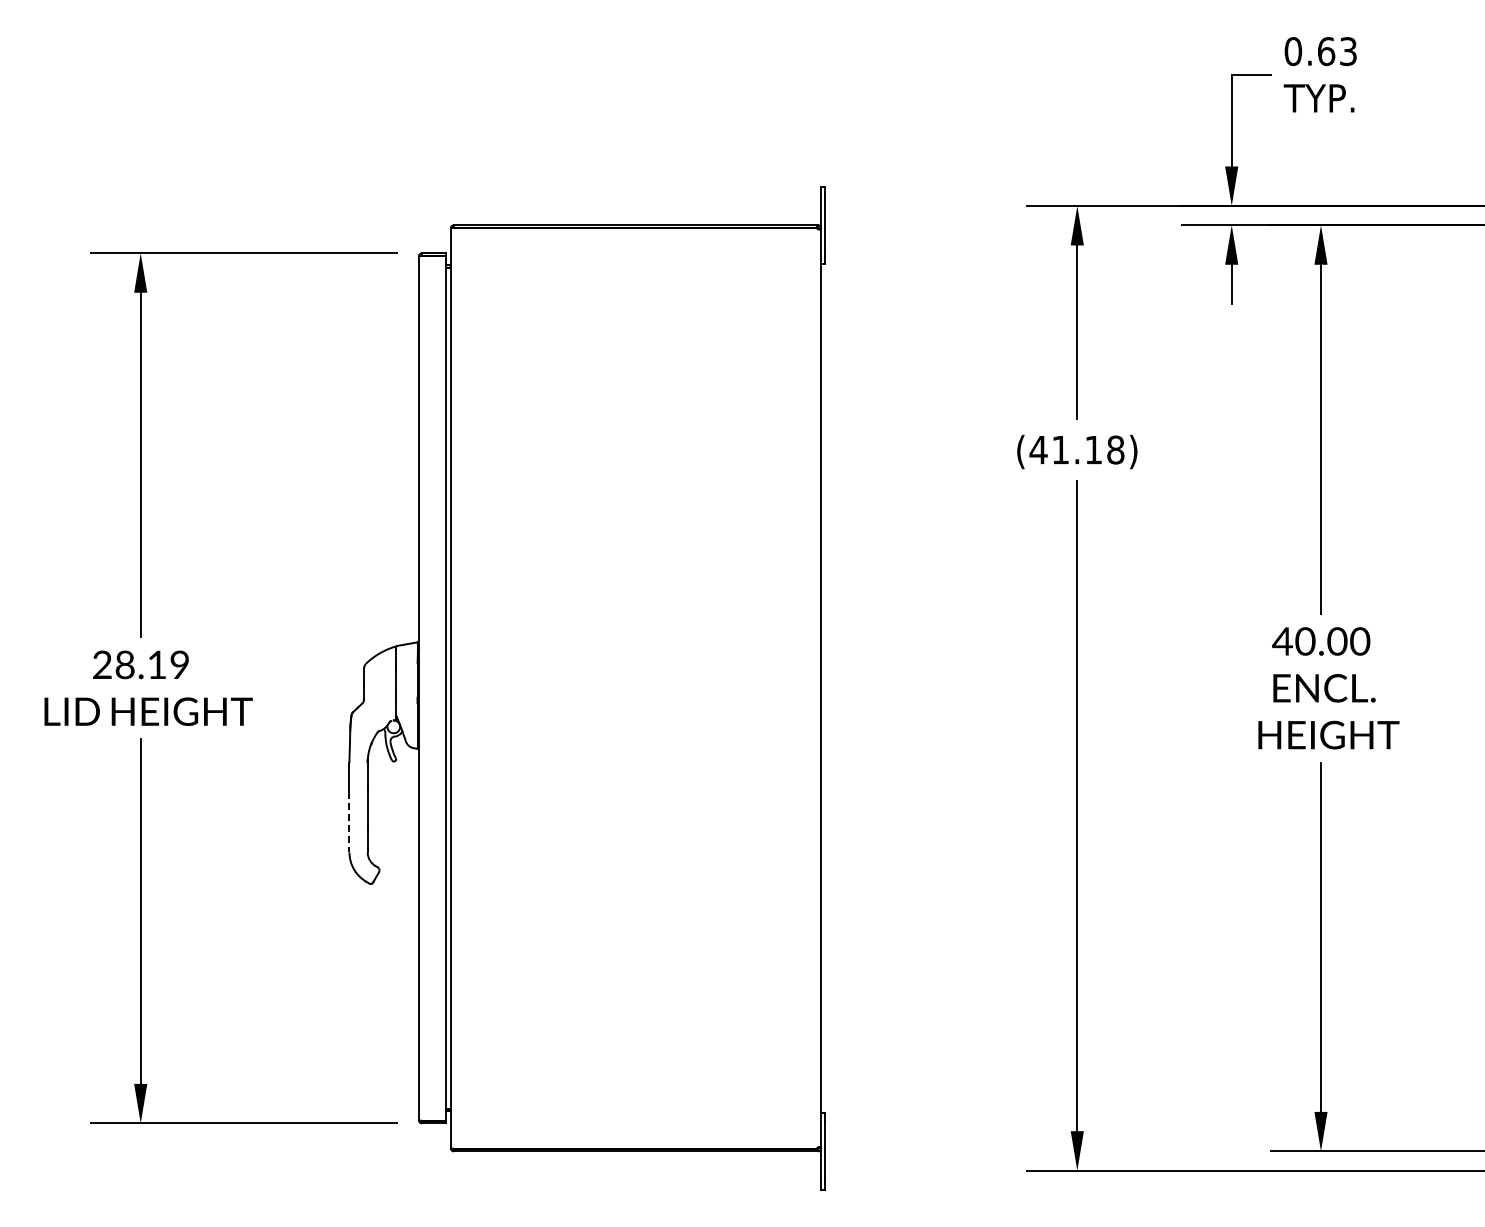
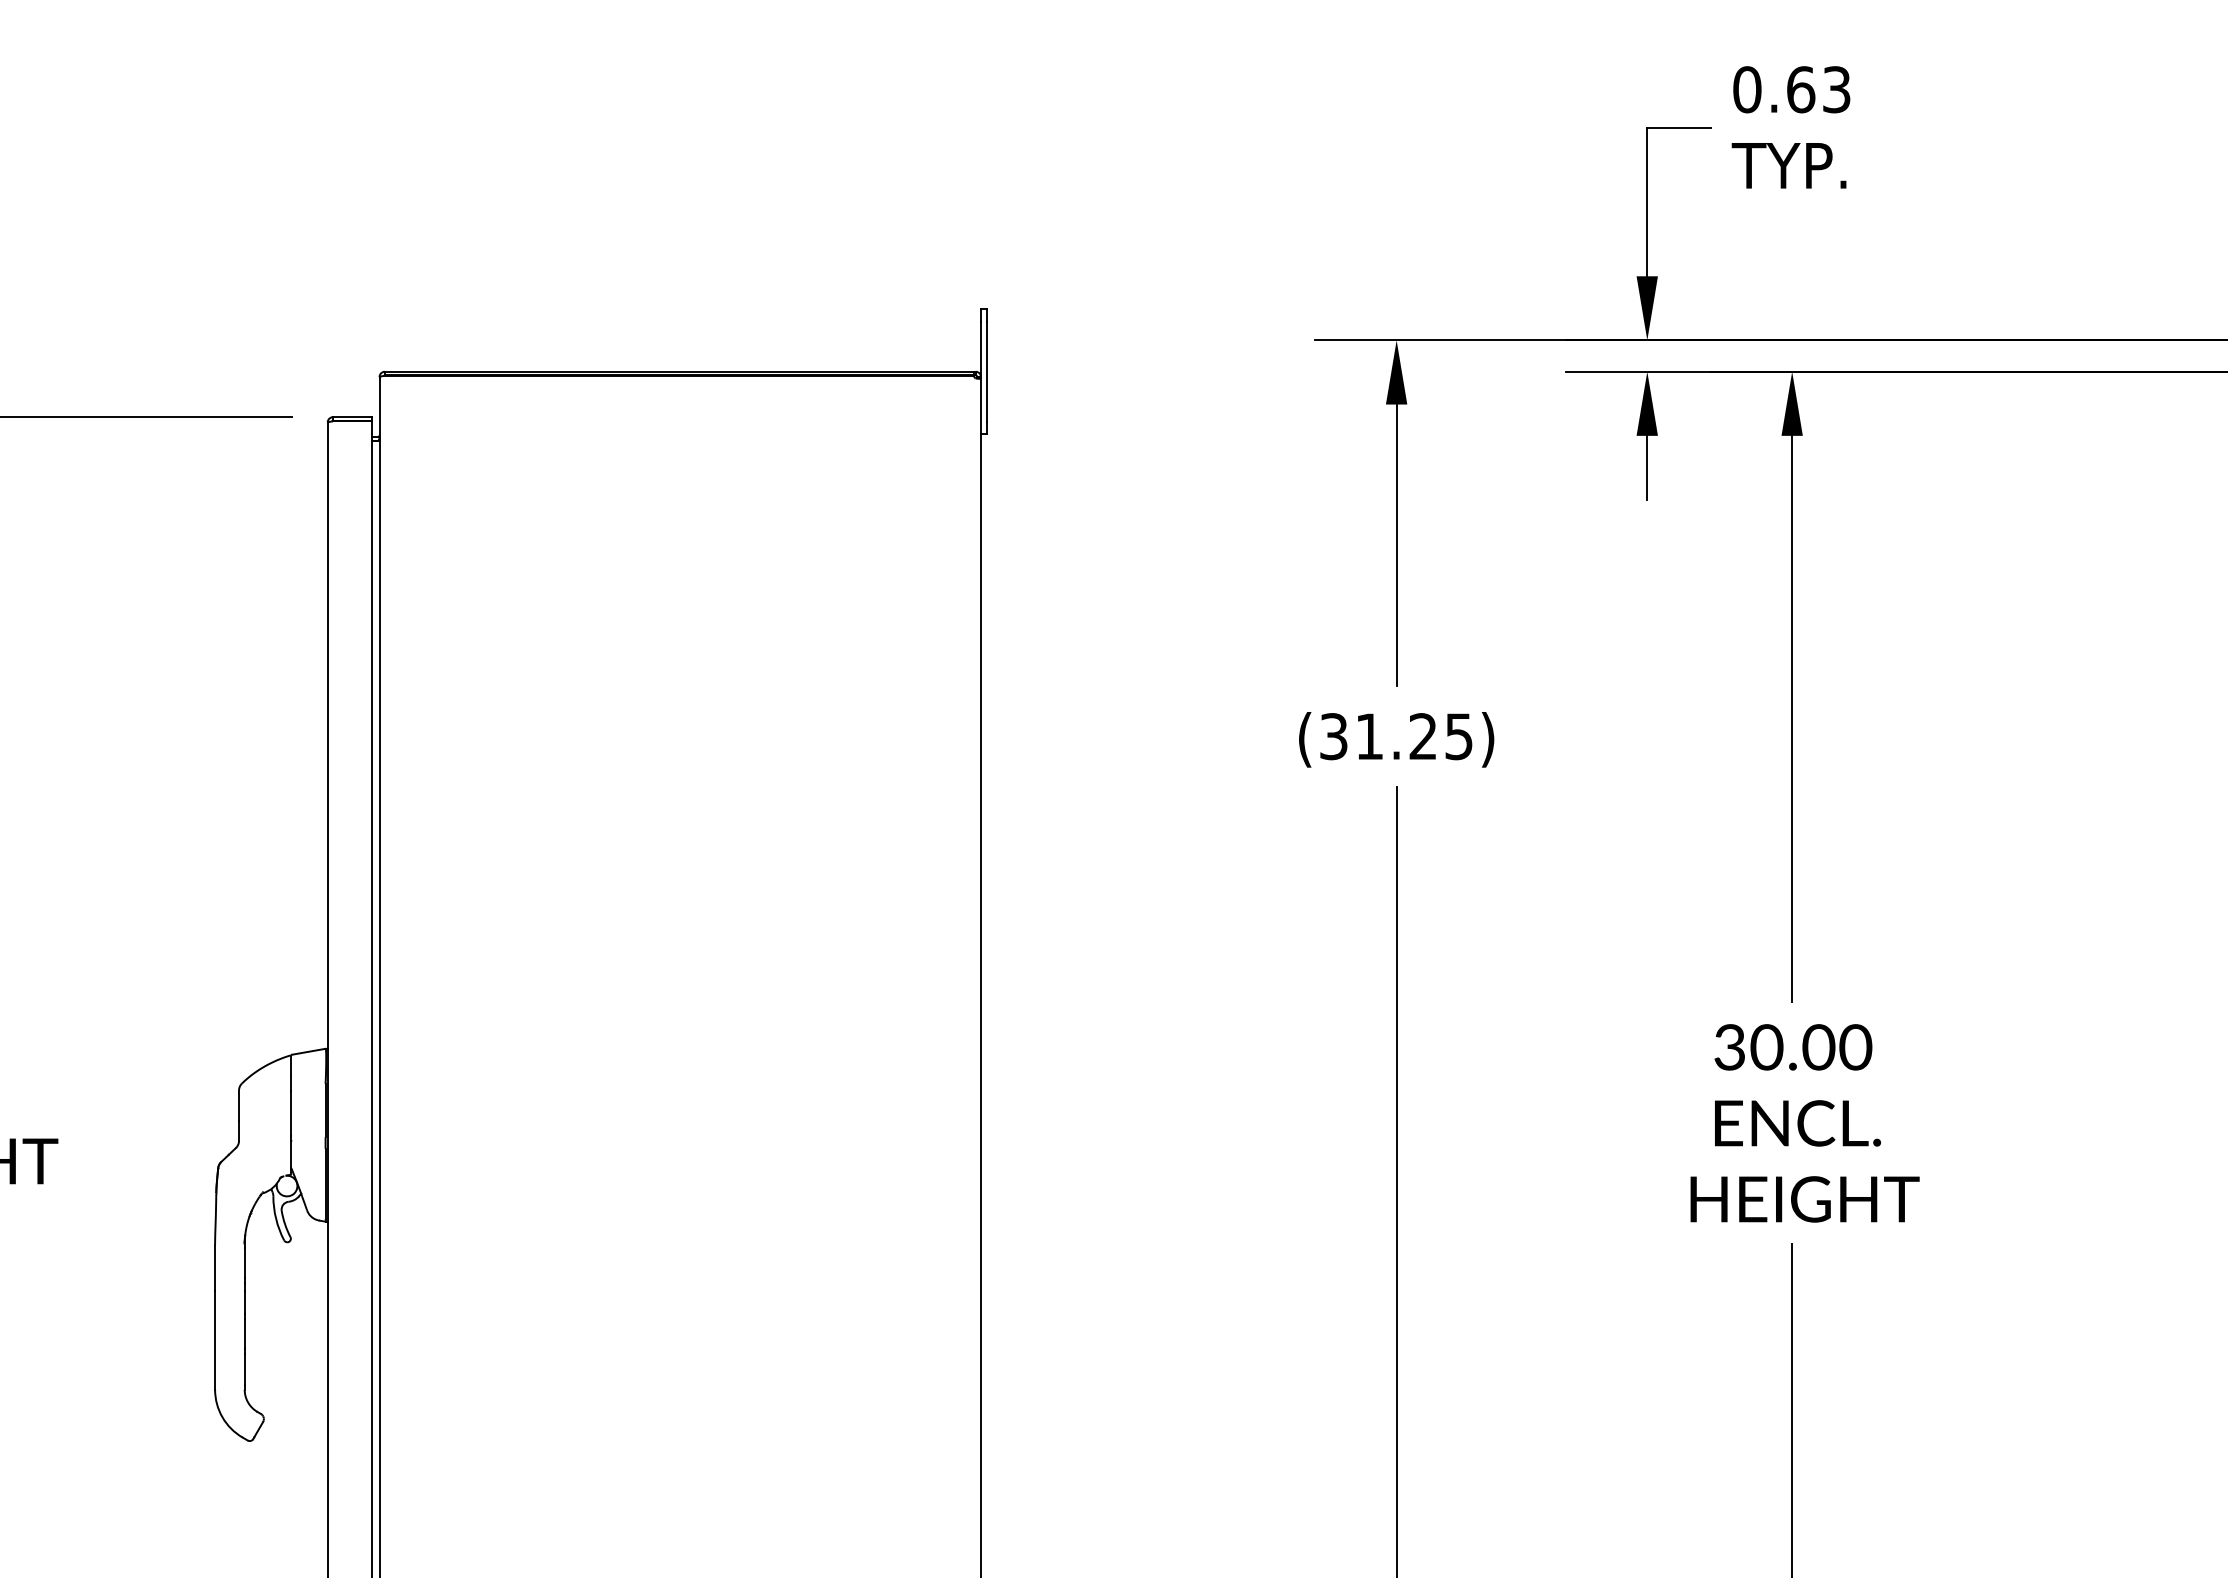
text: (1076, 449) -> (1395, 735), (41.18) -> (31.25)
text: (1282, 641) -> (1729, 1047), 40.00 -> 30.00
line: (349, 822) -> (215, 1341), dashed -> solid

